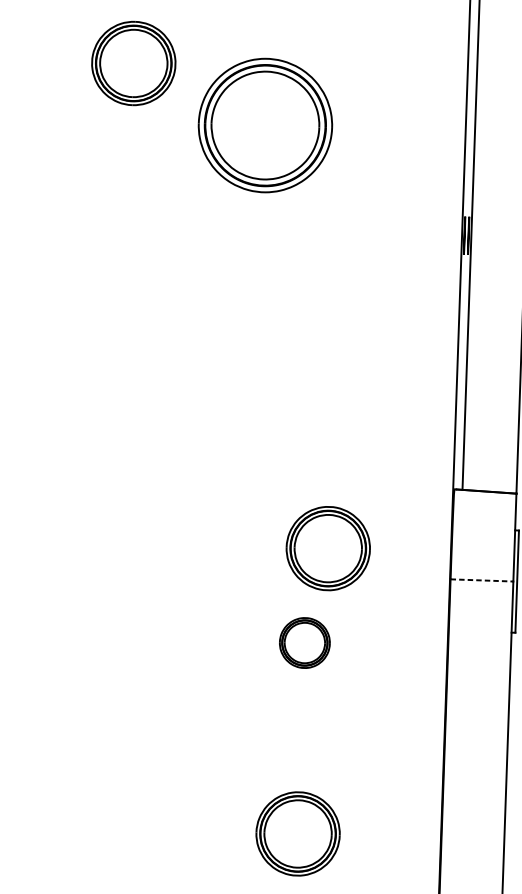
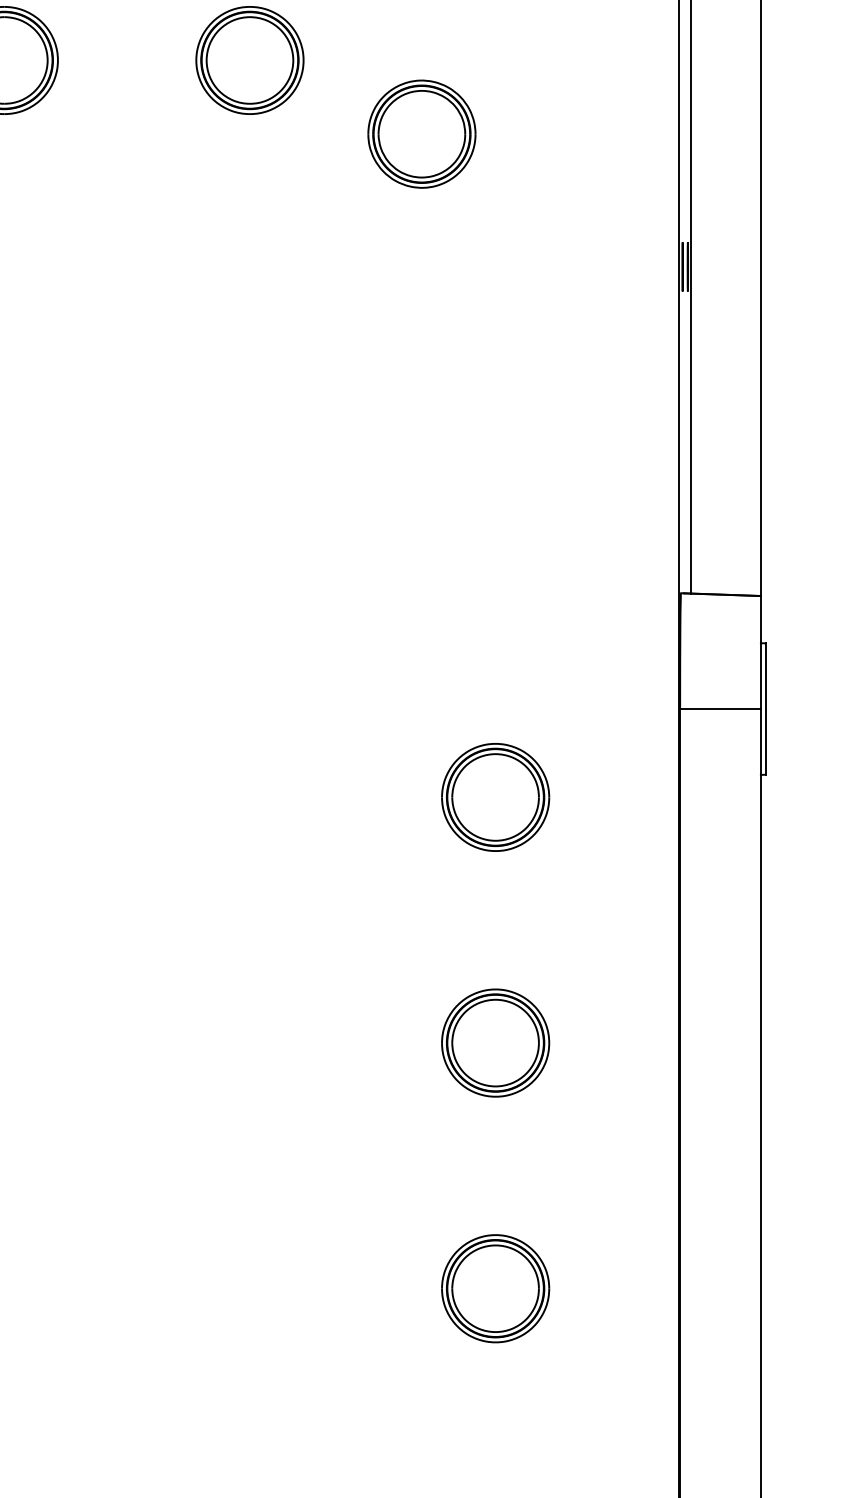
part: (265, 124) -> (421, 133), size x0.62
part: (328, 548) -> (521, 674), removed
line: (482, 580) -> (721, 709), dashed -> solid
part: (304, 643) -> (495, 797), size x1.67

